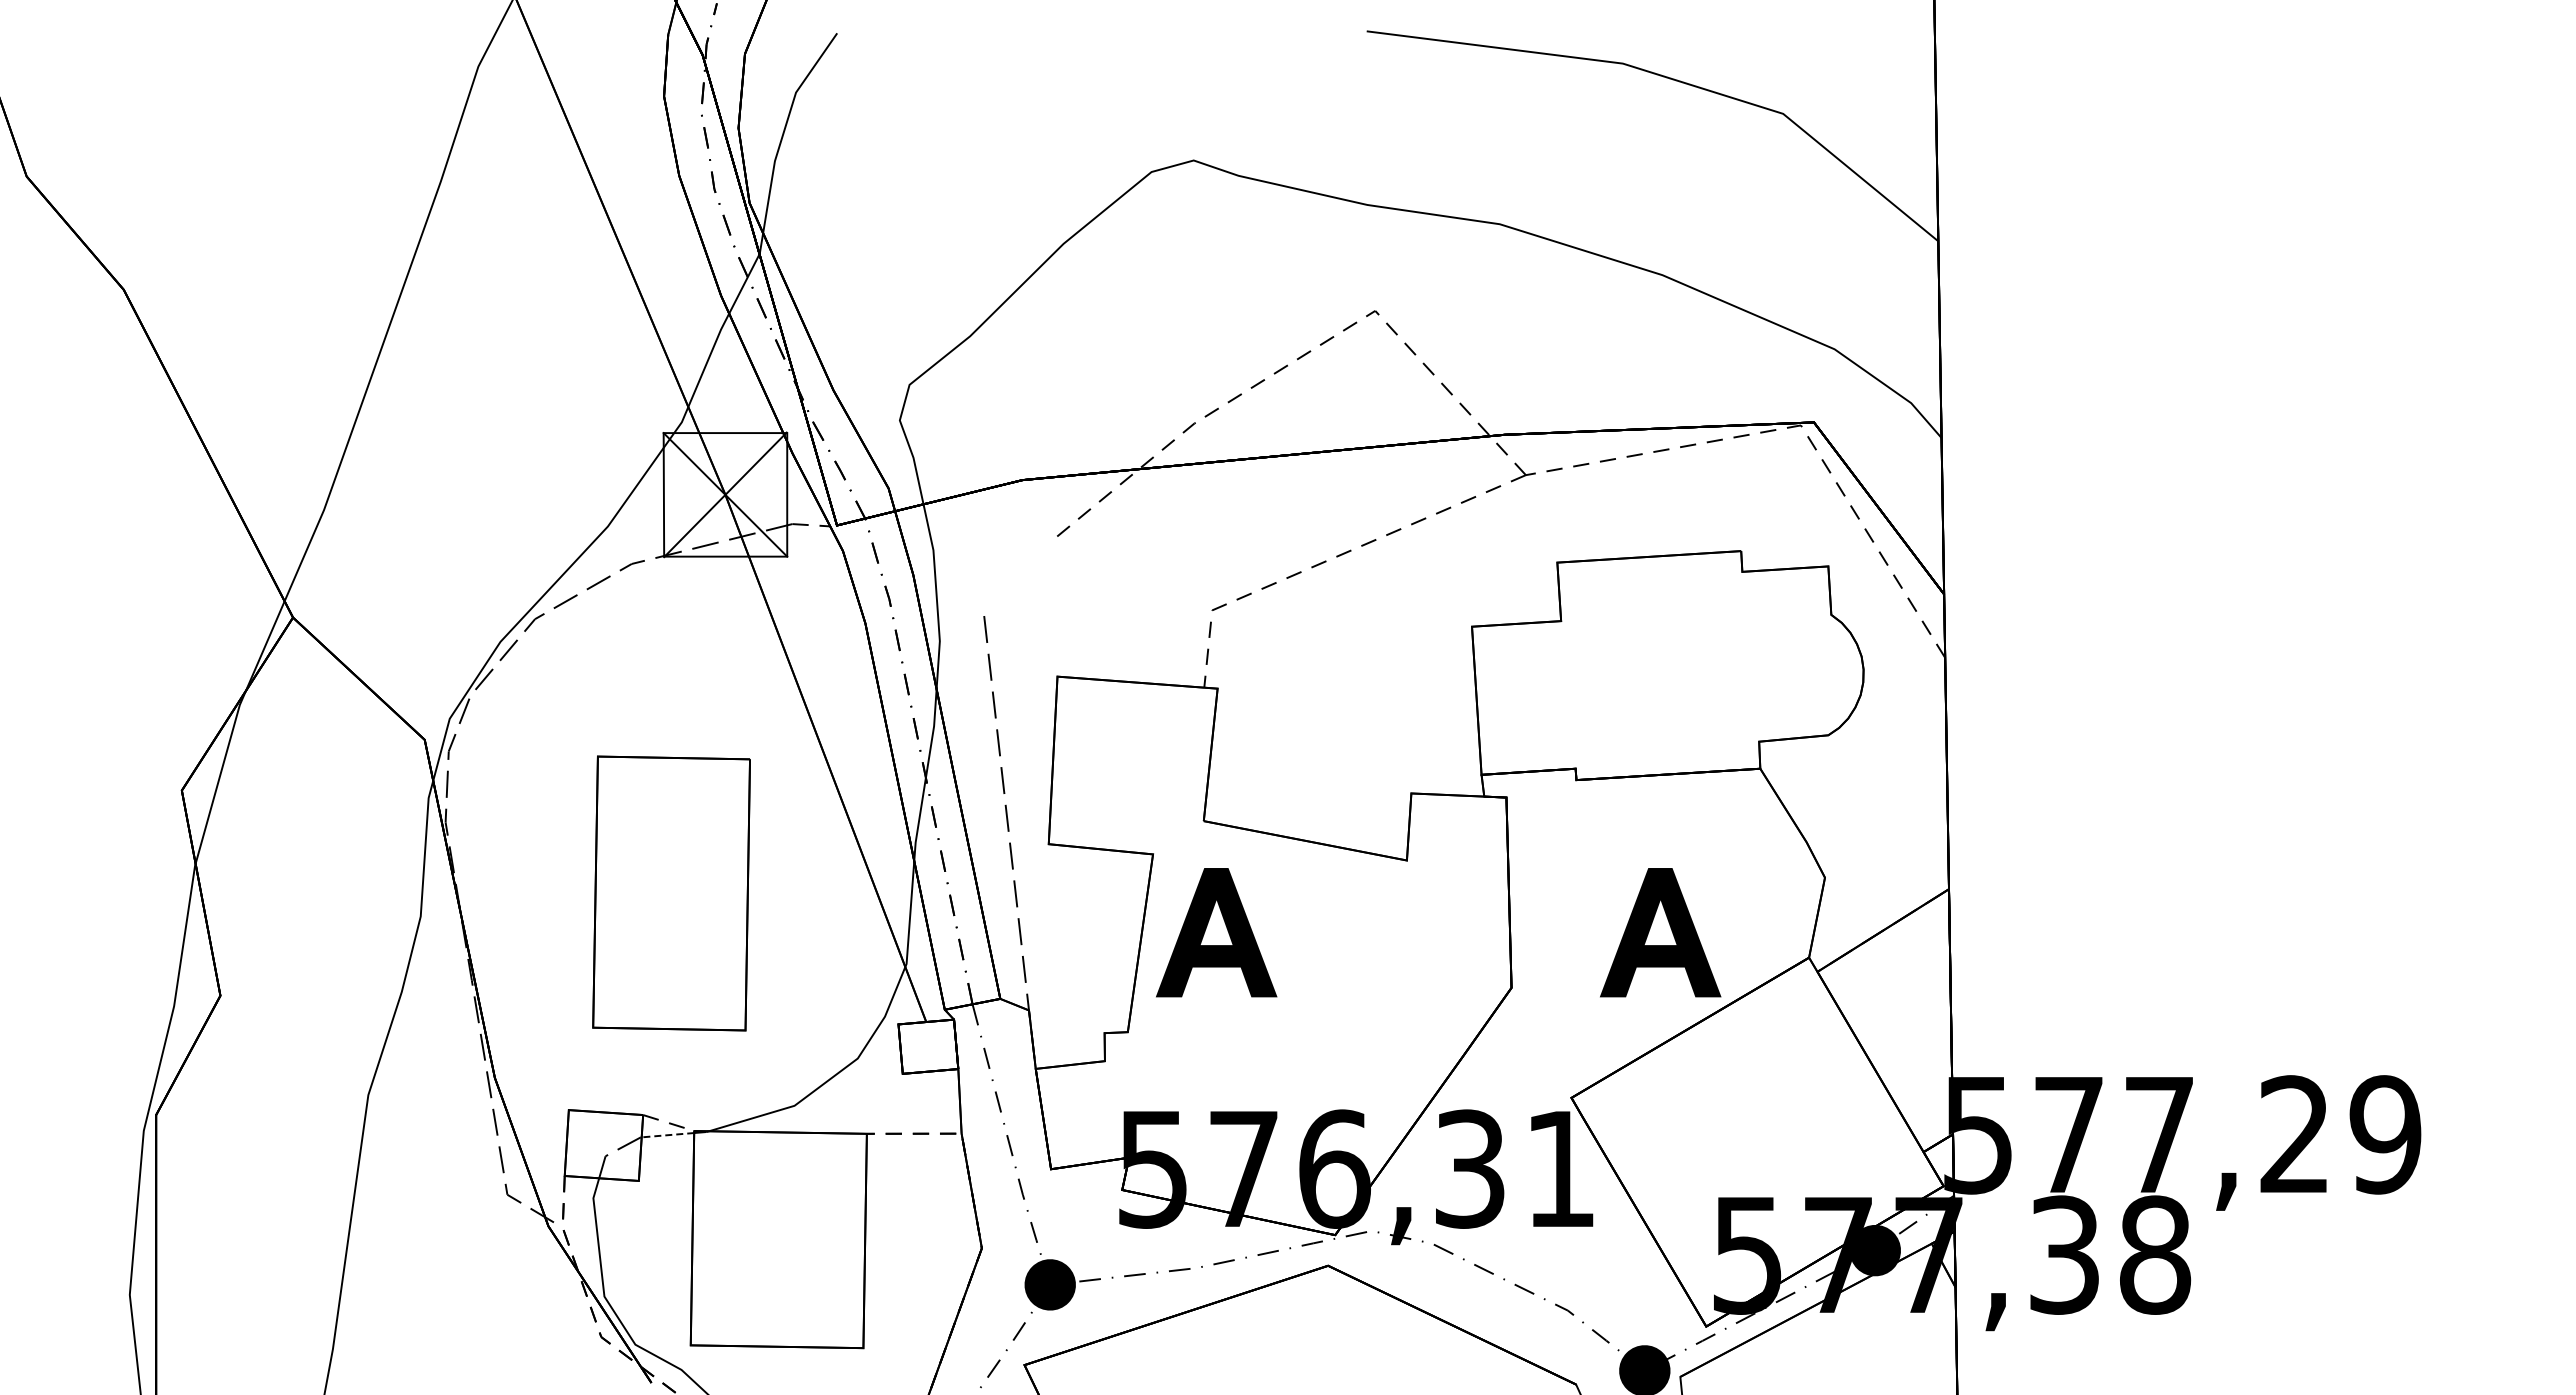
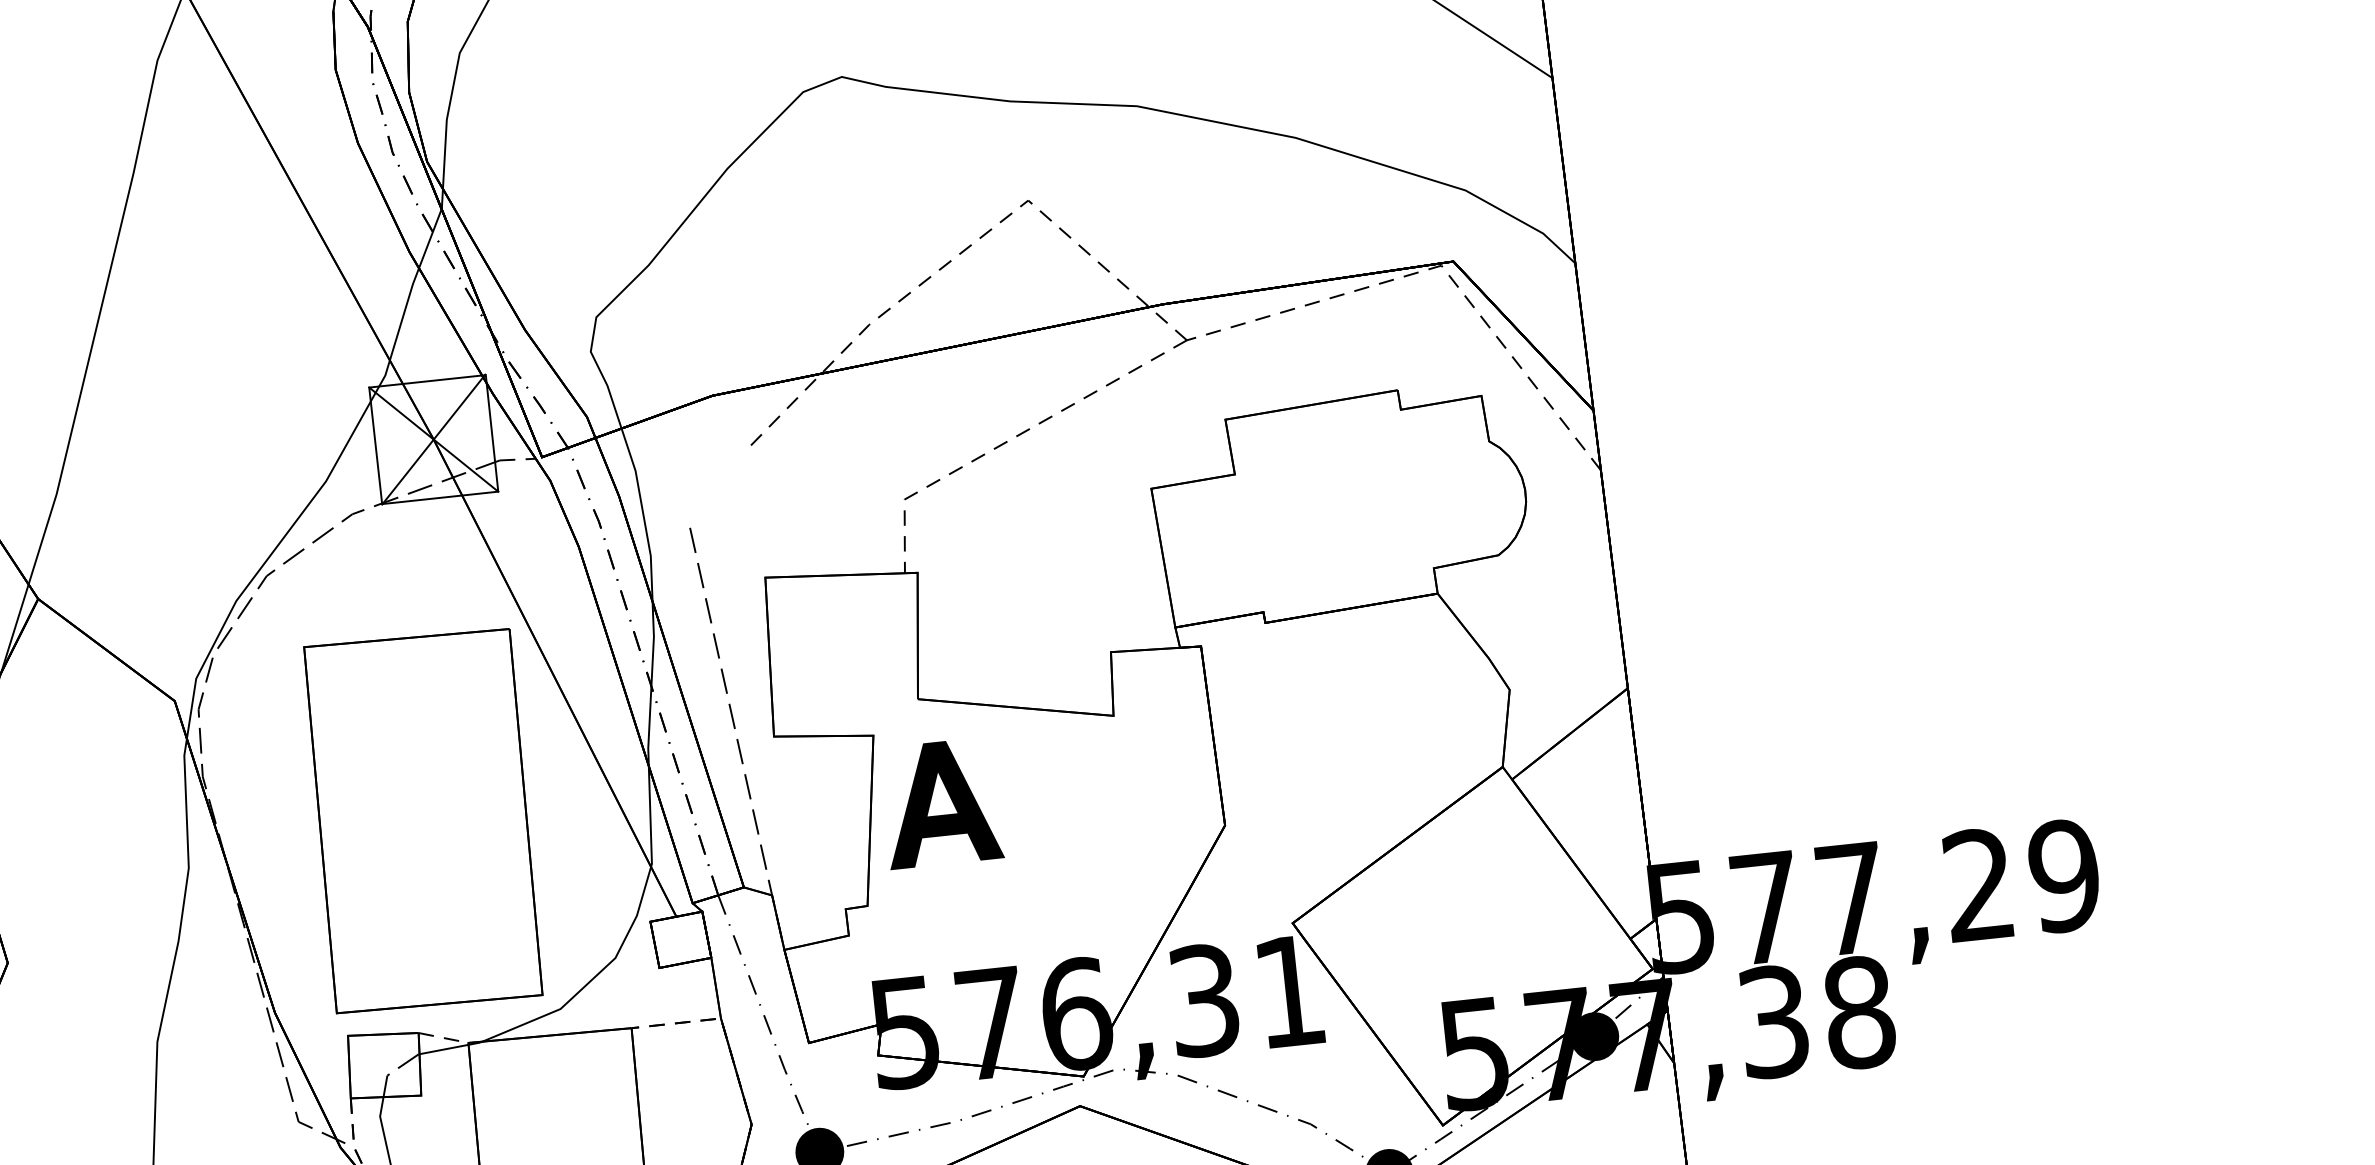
part: (671, 893) -> (423, 821), size x1.43
part: (1660, 932) -> (1360, 758), removed
line: (667, 1135) -> (443, 1049), dashed -> solid

